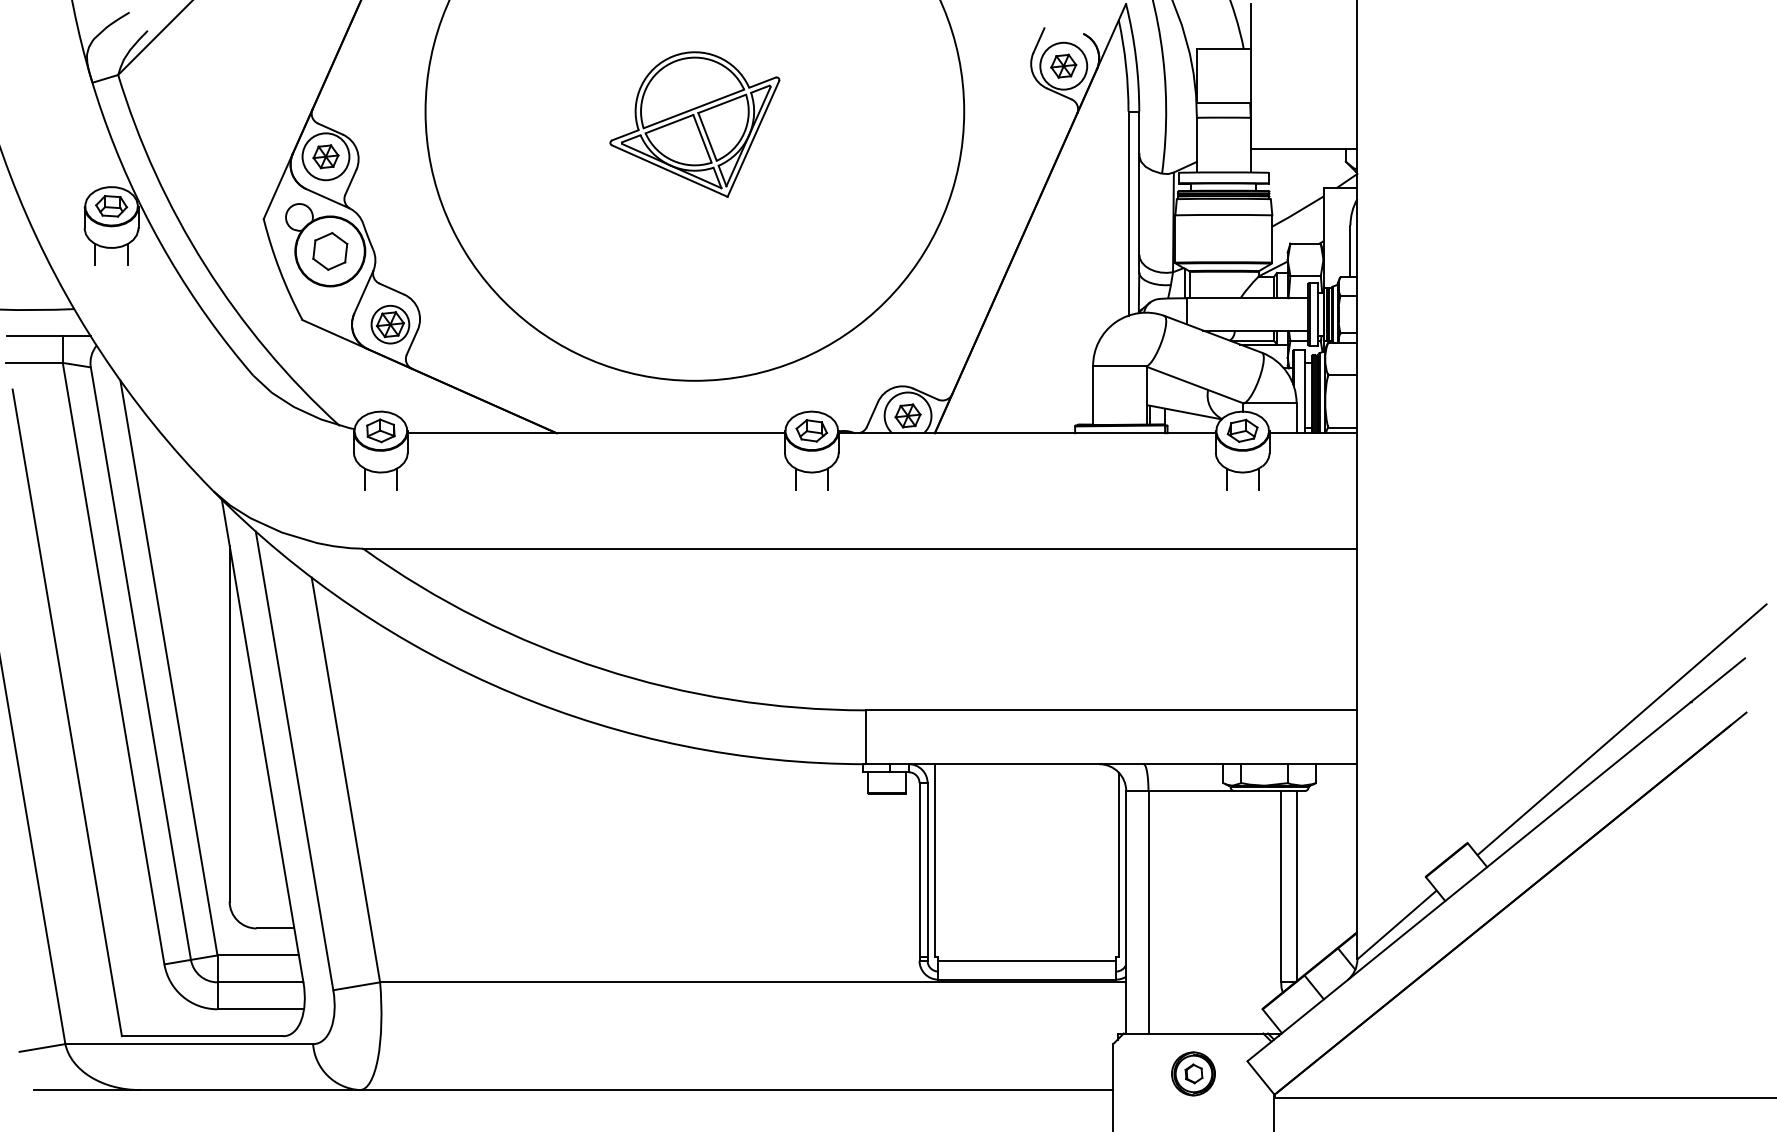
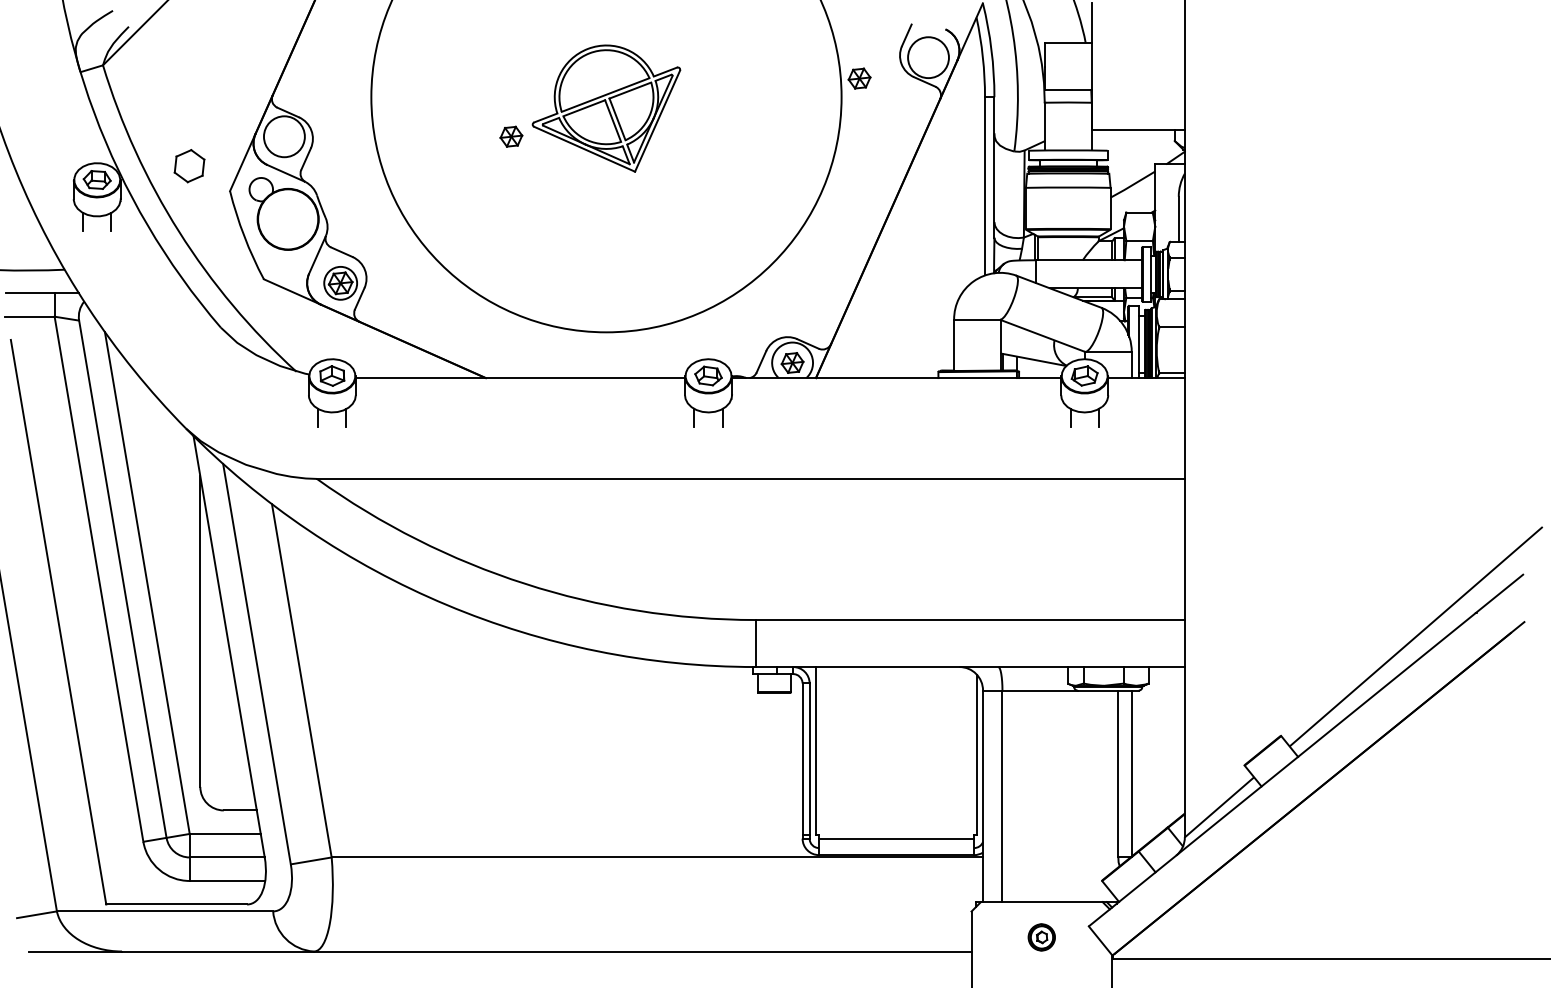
part: (1063, 65) -> (859, 78), moved
part: (325, 156) -> (510, 136), moved
part: (330, 251) -> (189, 166), moved
part: (1193, 1073) -> (1041, 937), size x0.7

